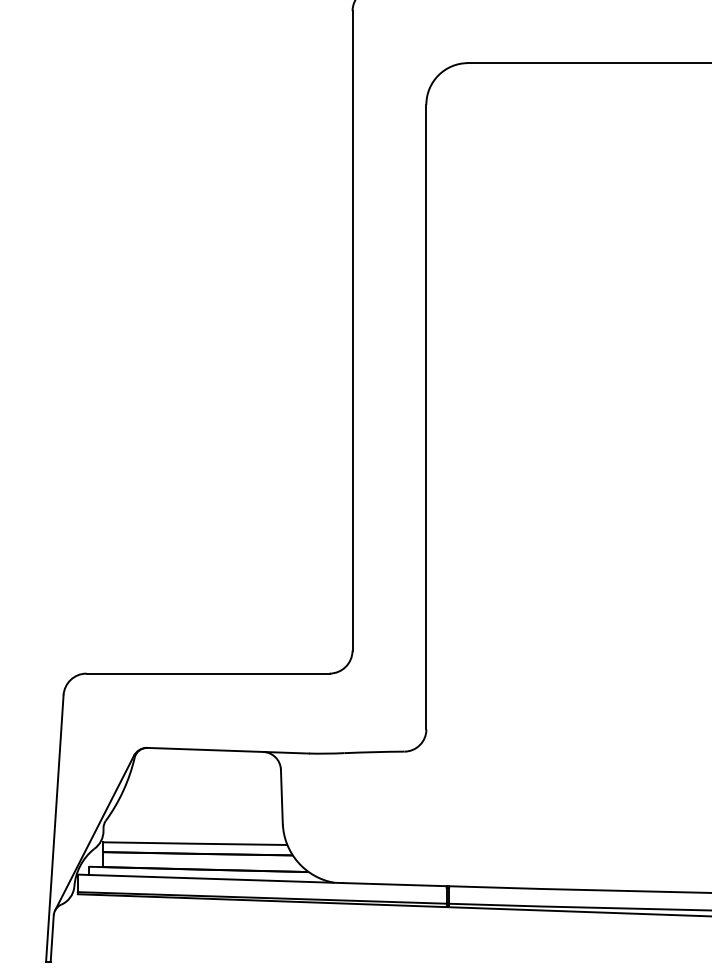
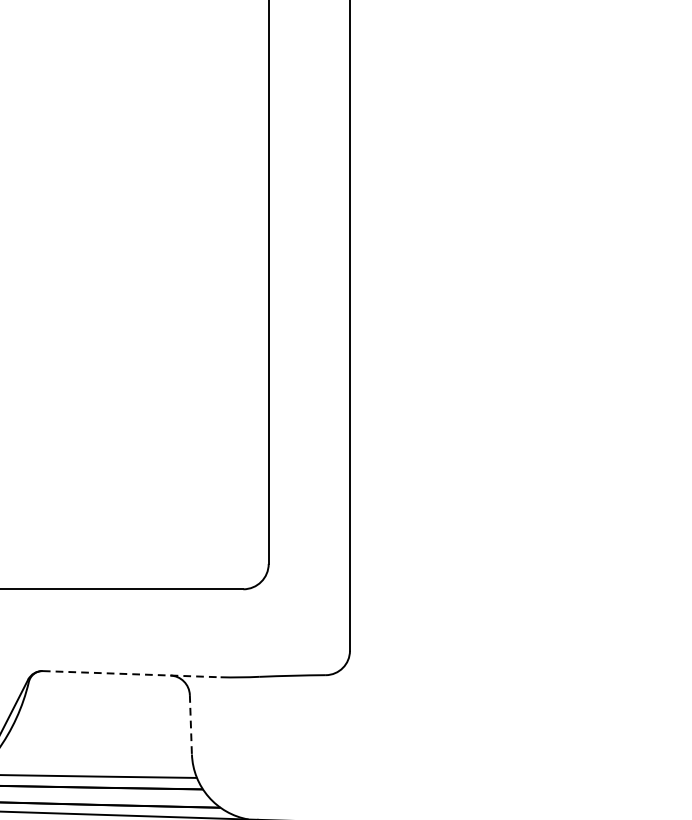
line: (228, 750) -> (132, 673), solid -> dashed
line: (281, 796) -> (190, 724), solid -> dashed

